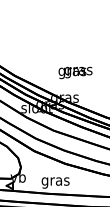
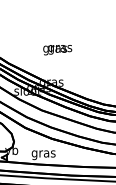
text: (75, 73) -> (57, 50), moved

